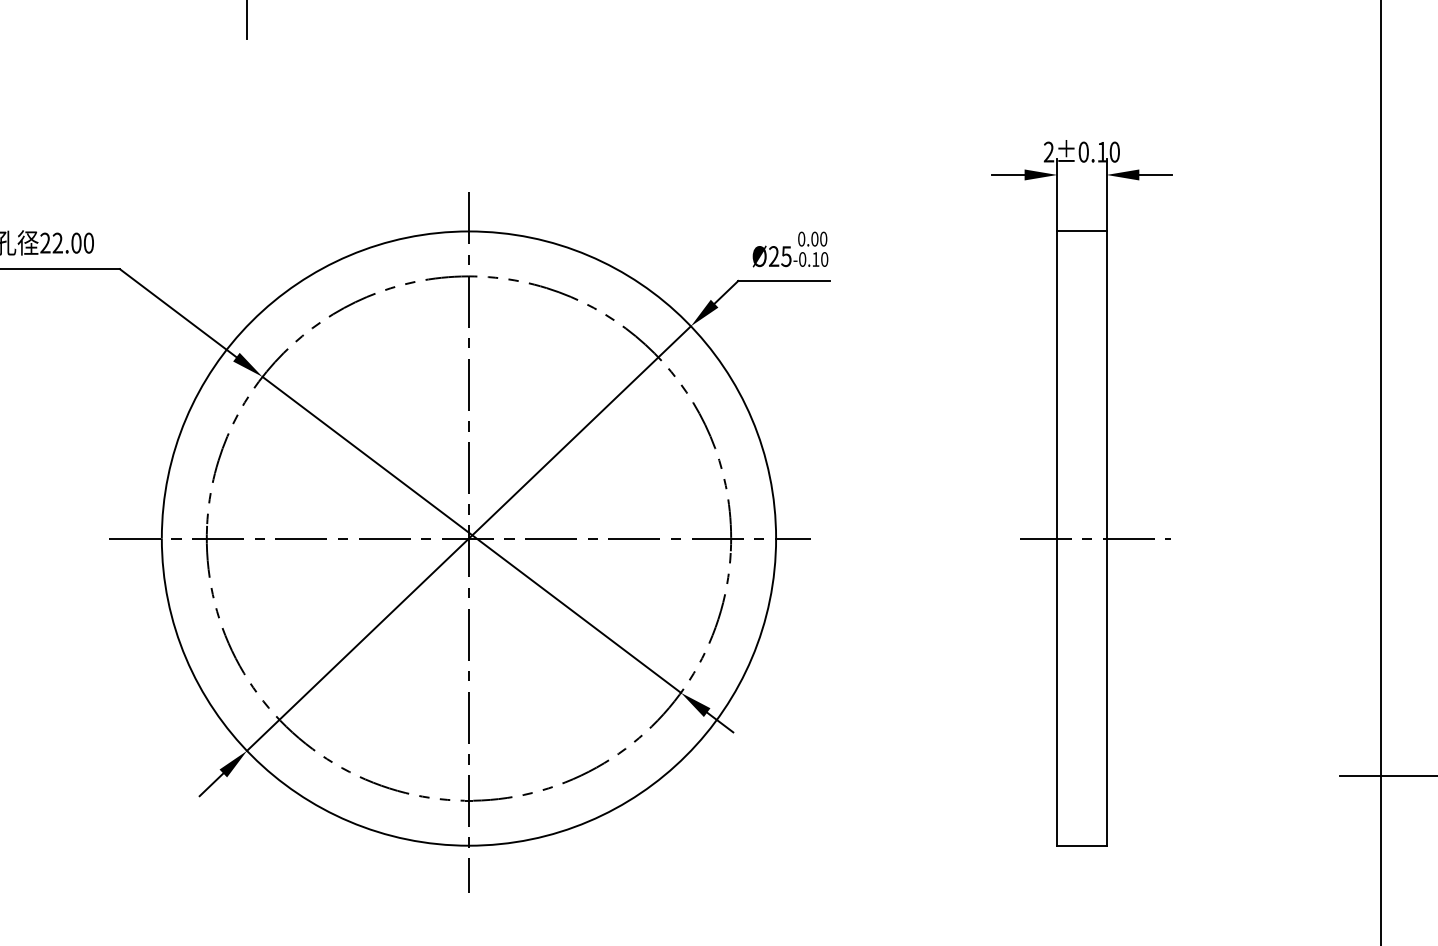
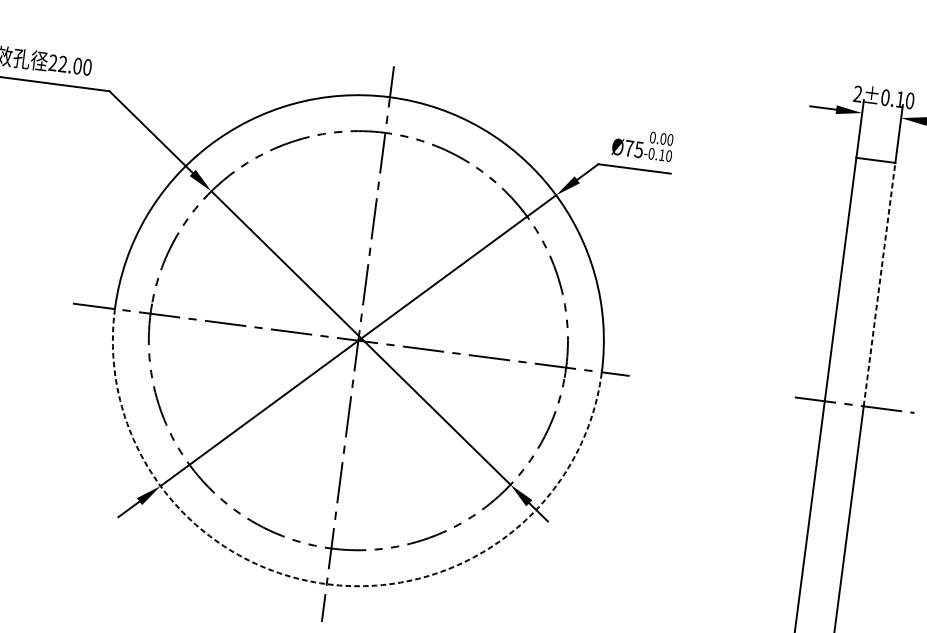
text: (774, 256) -> (629, 148), Ø25 -> Ø75
line: (1106, 385) -> (879, 285), solid -> dashed
arc: (468, 845) -> (326, 583), solid -> dashed

